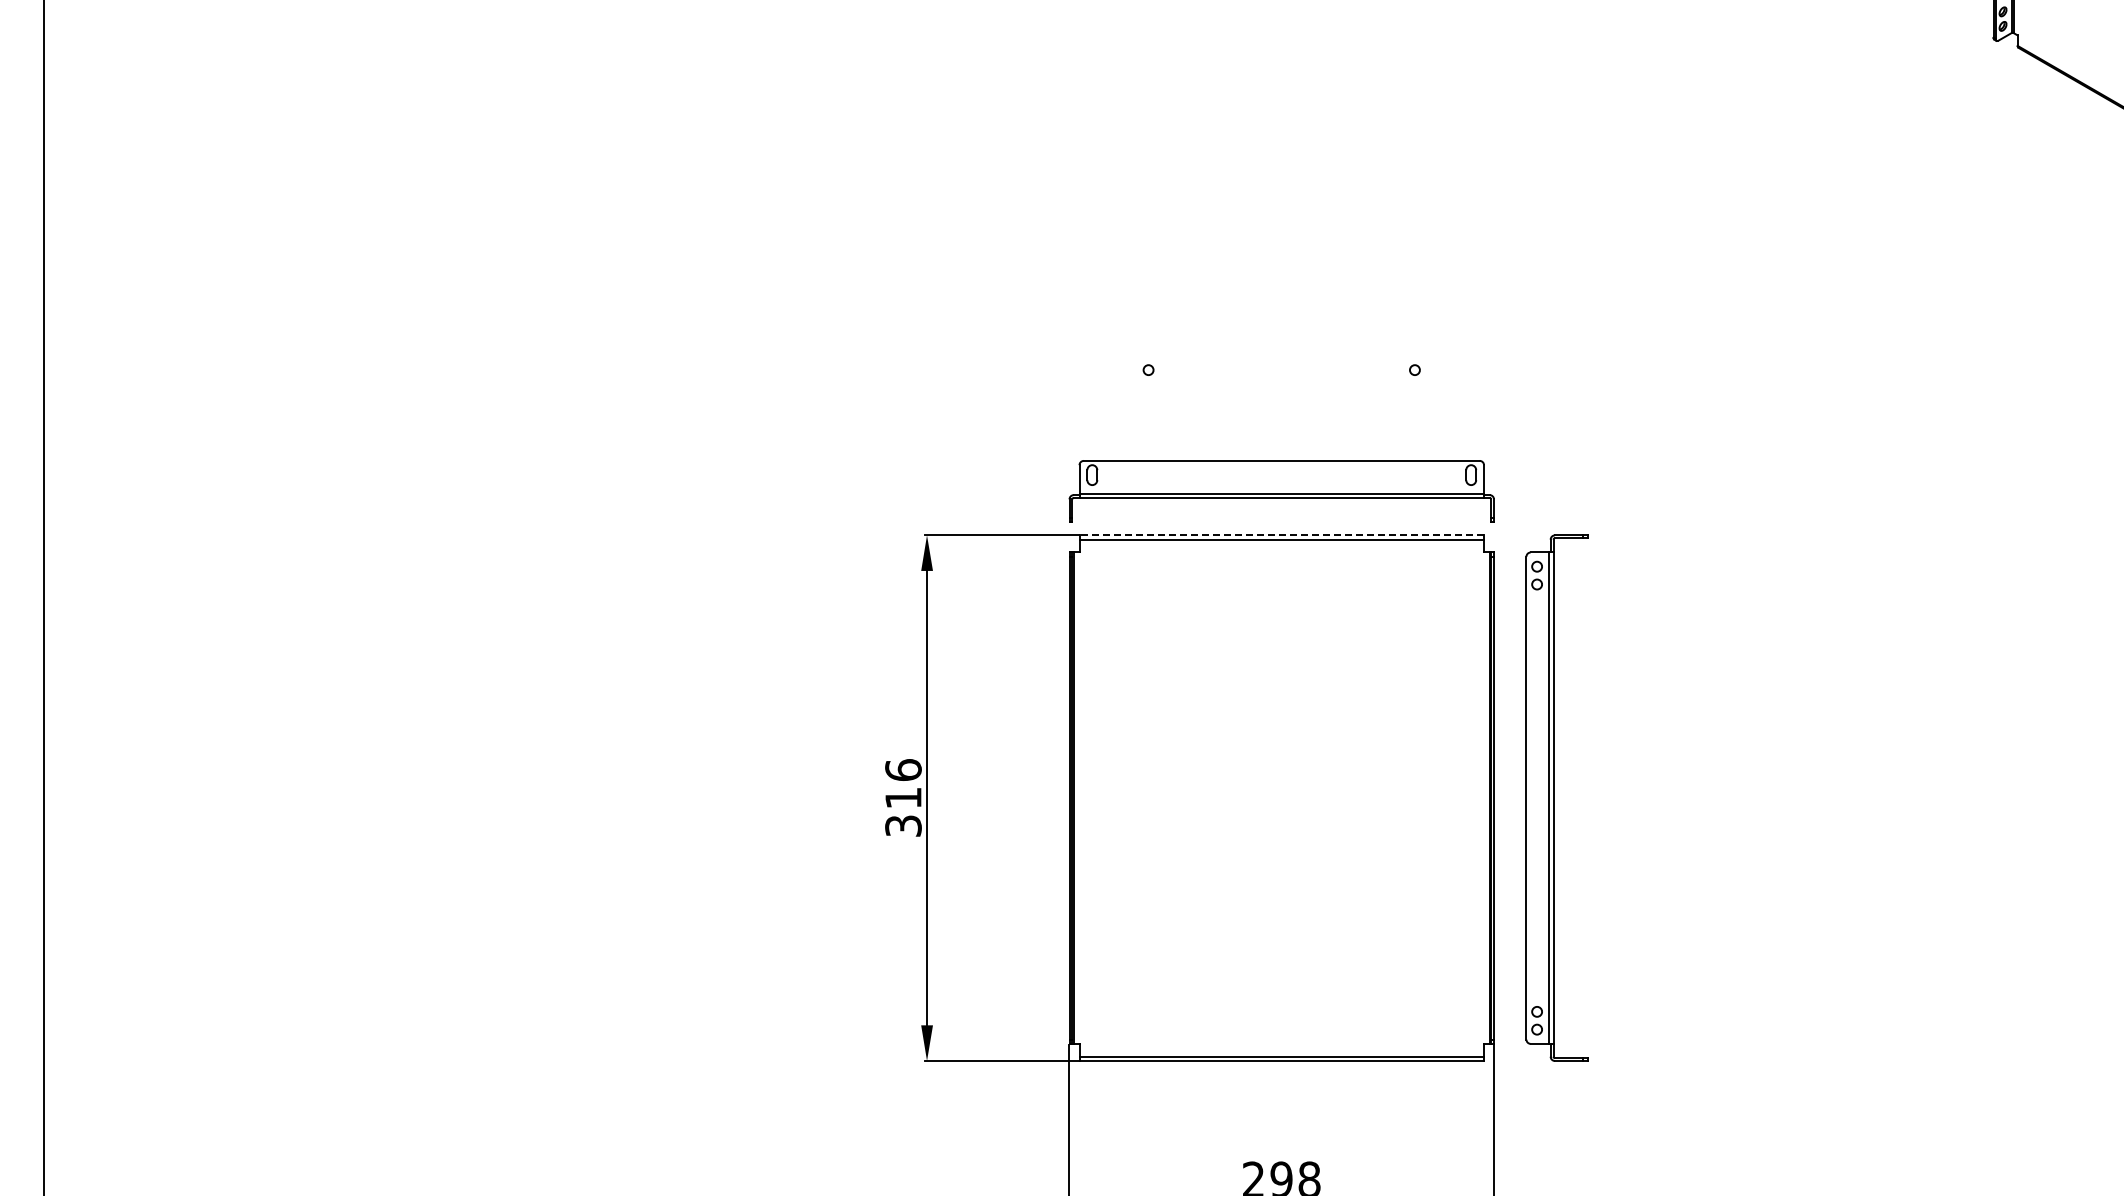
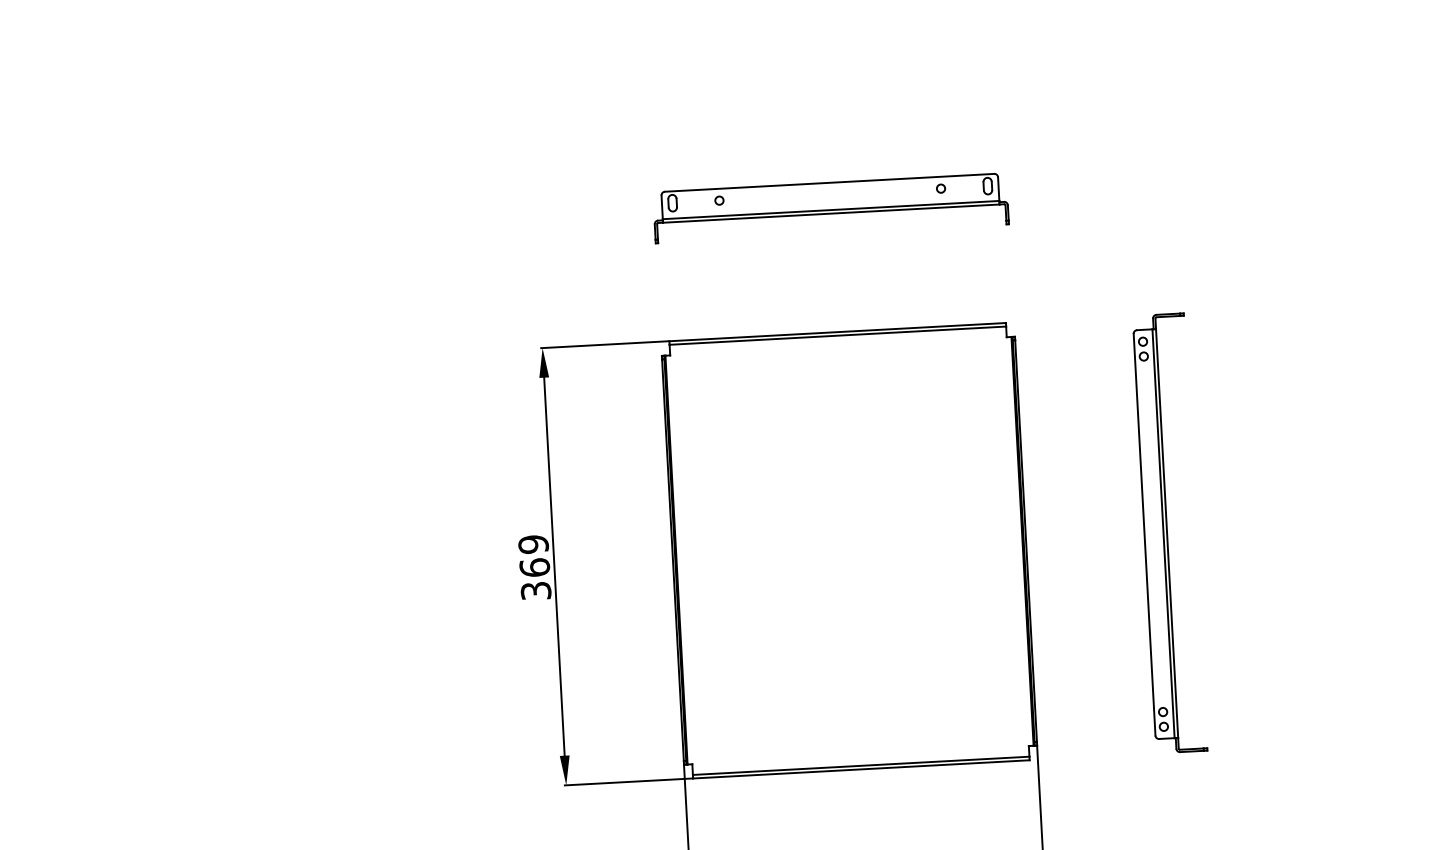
part: (1281, 491) -> (830, 208), moved
line: (1281, 535) -> (837, 332), dashed -> solid
text: (903, 783) -> (534, 555), 316 -> 369
part: (1556, 797) -> (1169, 532), moved

